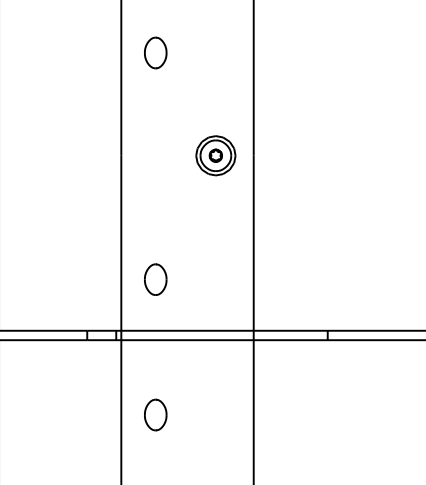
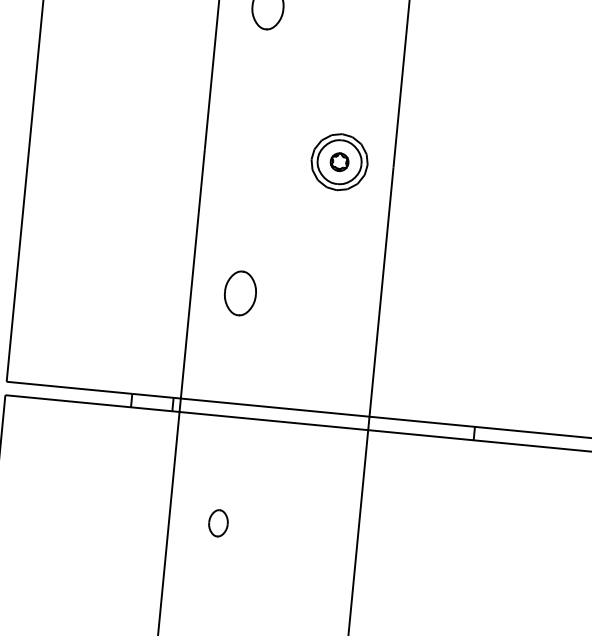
part: (155, 279) -> (240, 293), moved
part: (155, 414) -> (218, 522), size x0.6

